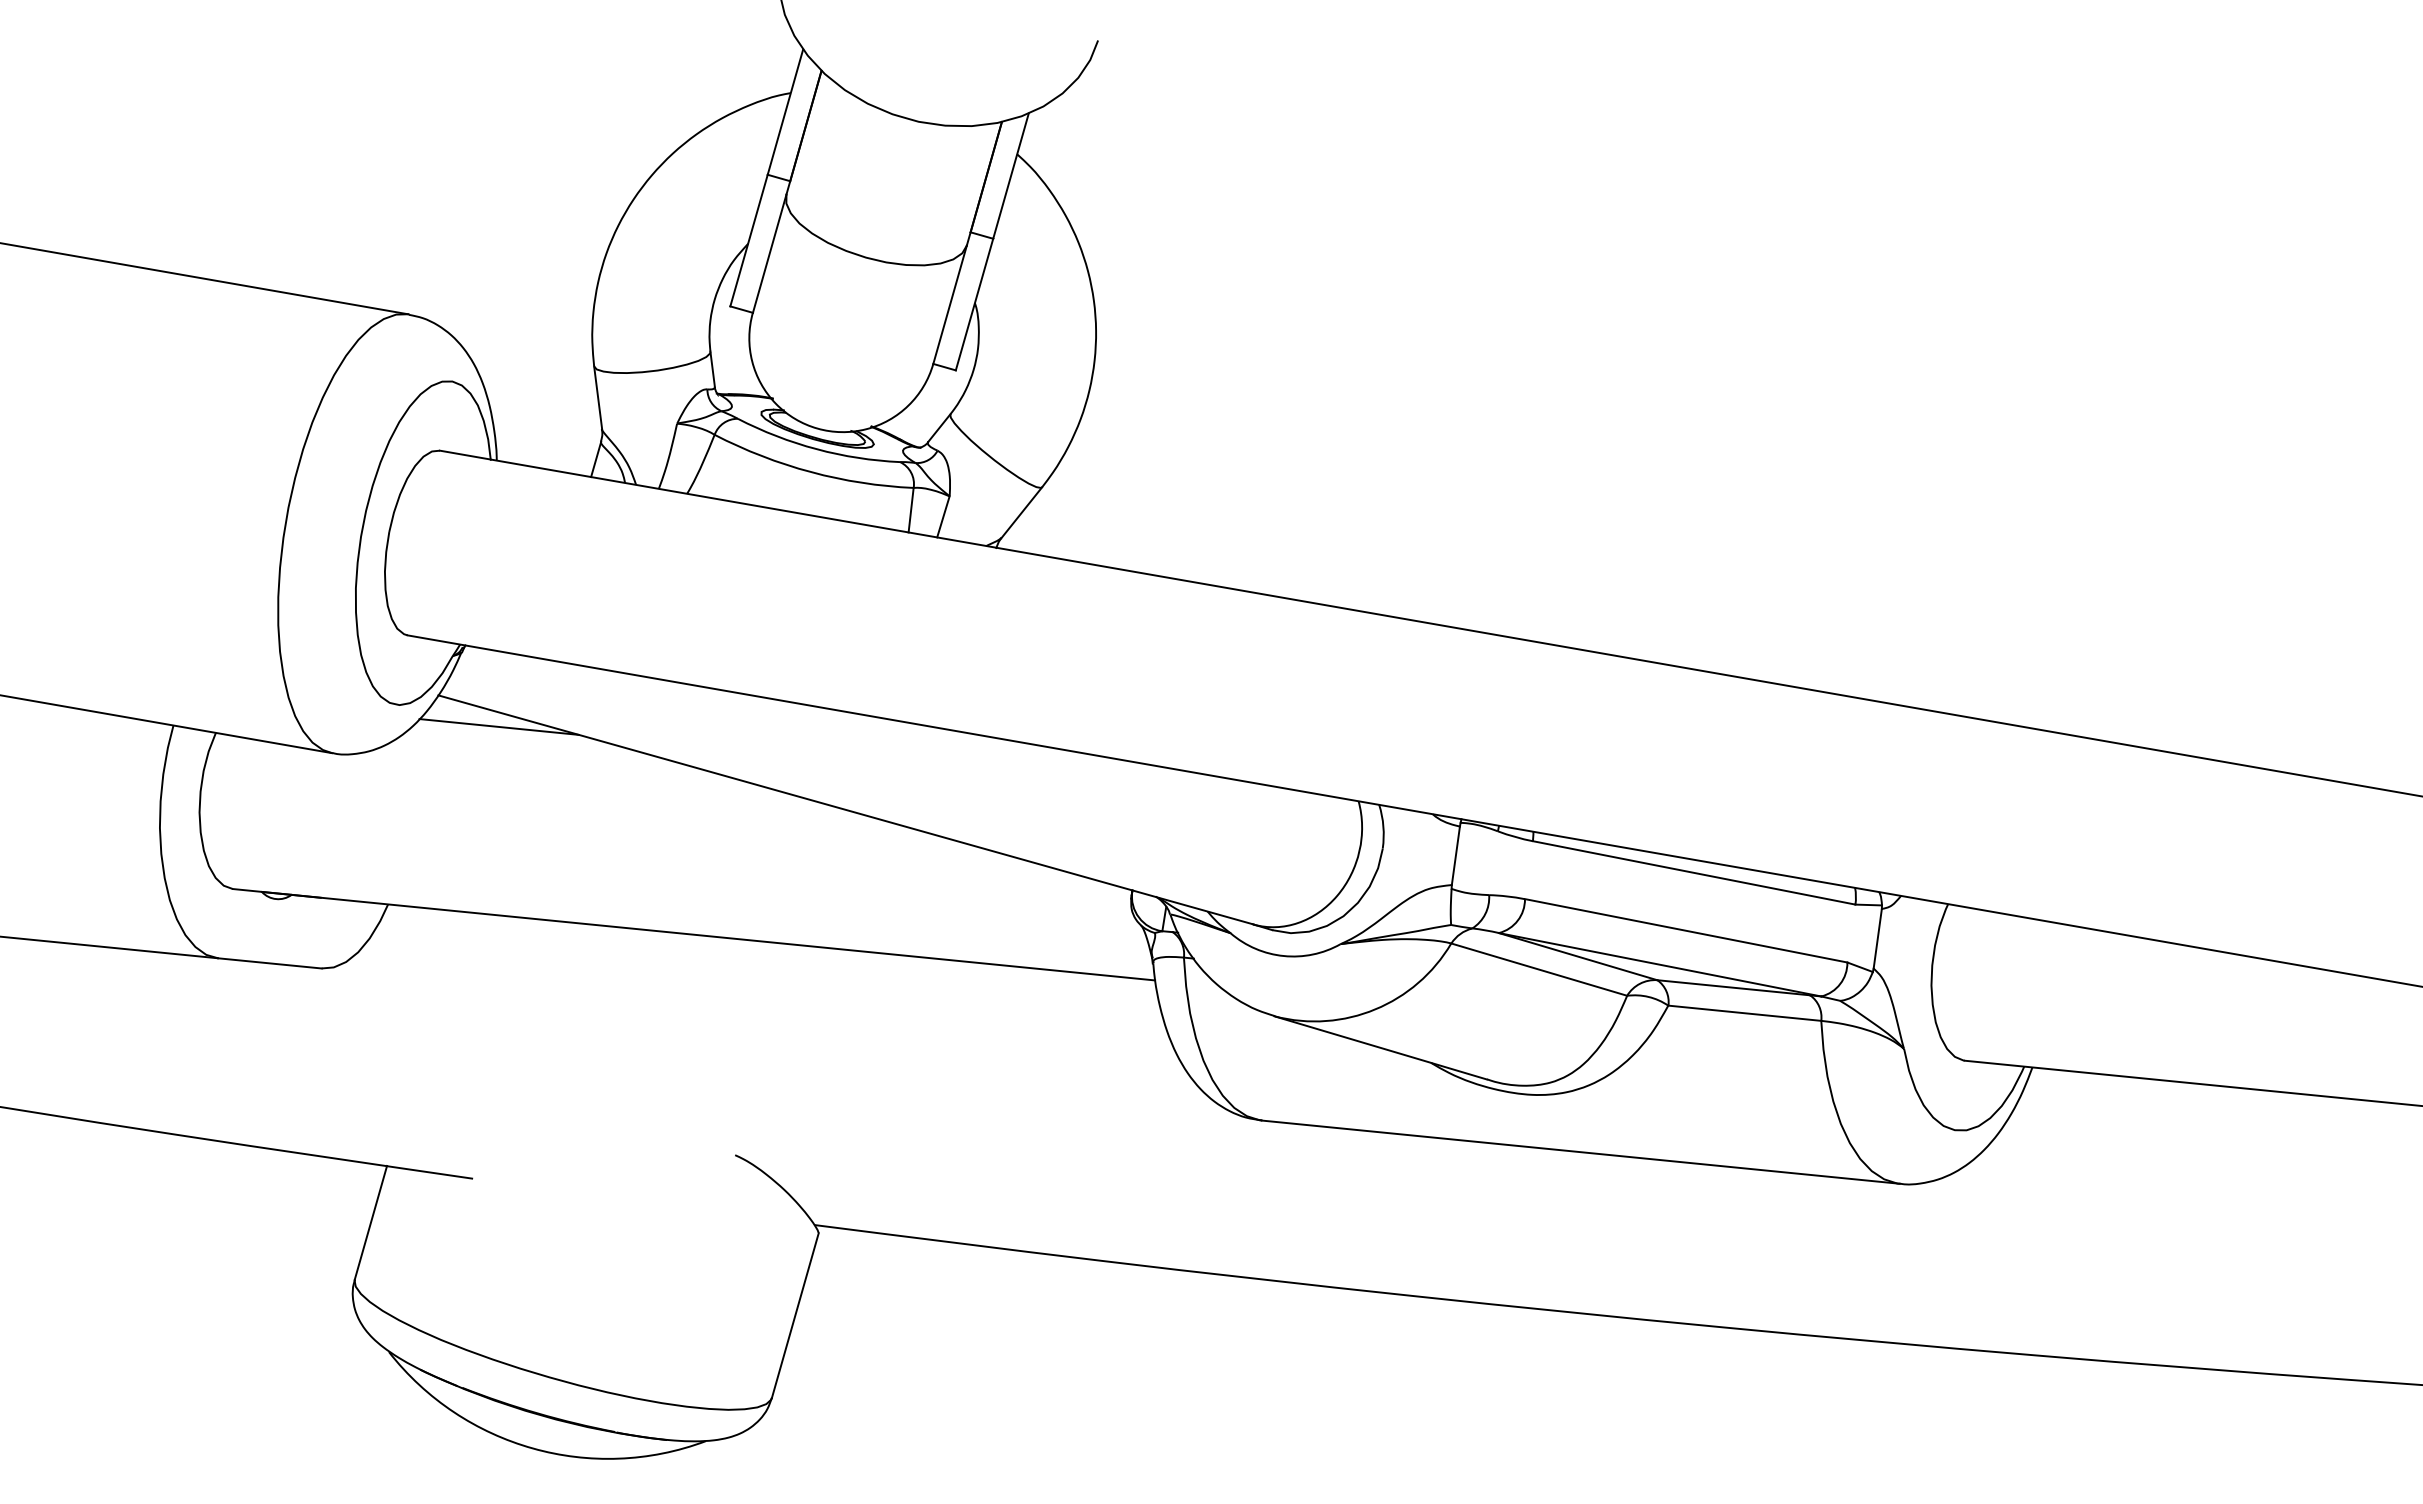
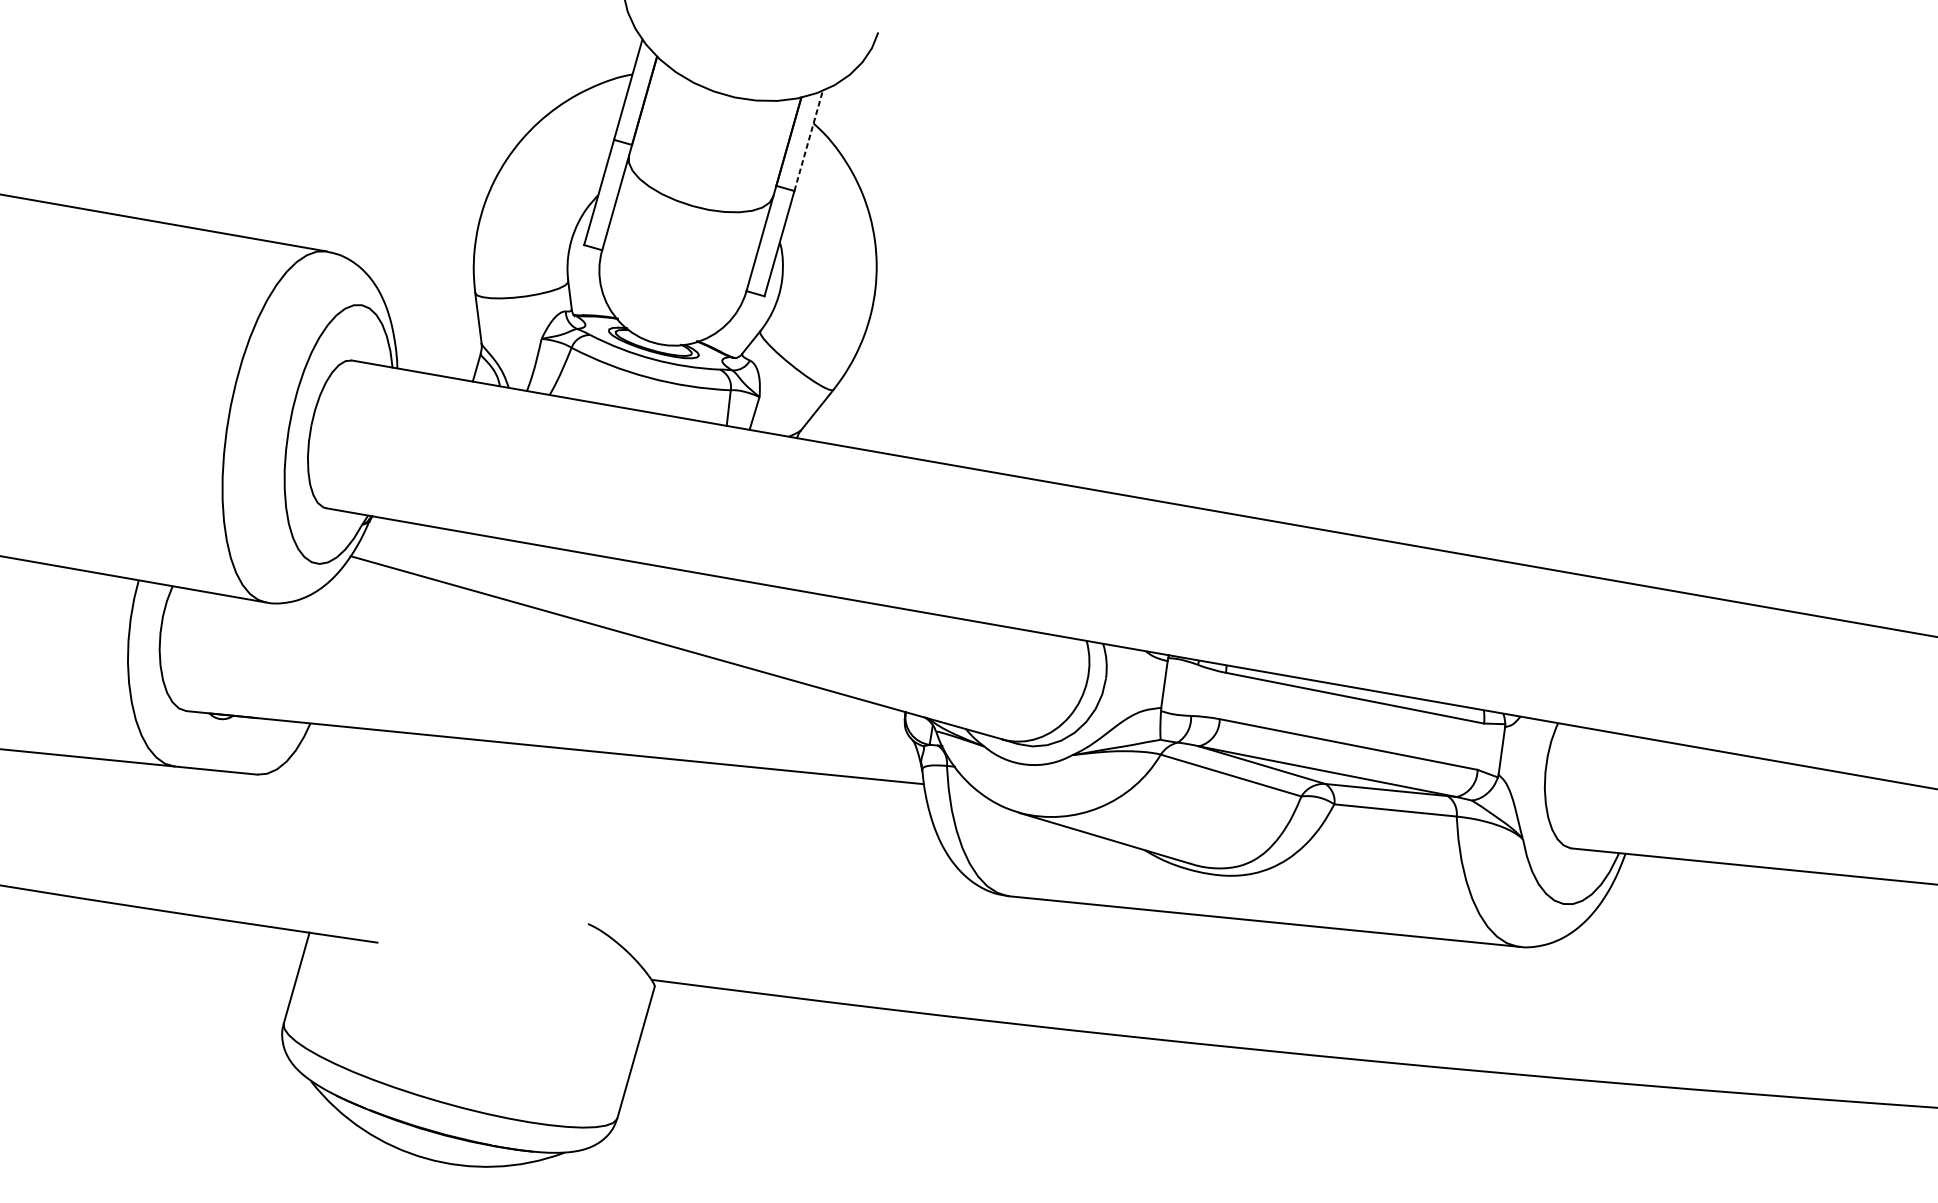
line: (1011, 175) -> (809, 140), solid -> dashed
line: (498, 726) -> (398, 581), removed

